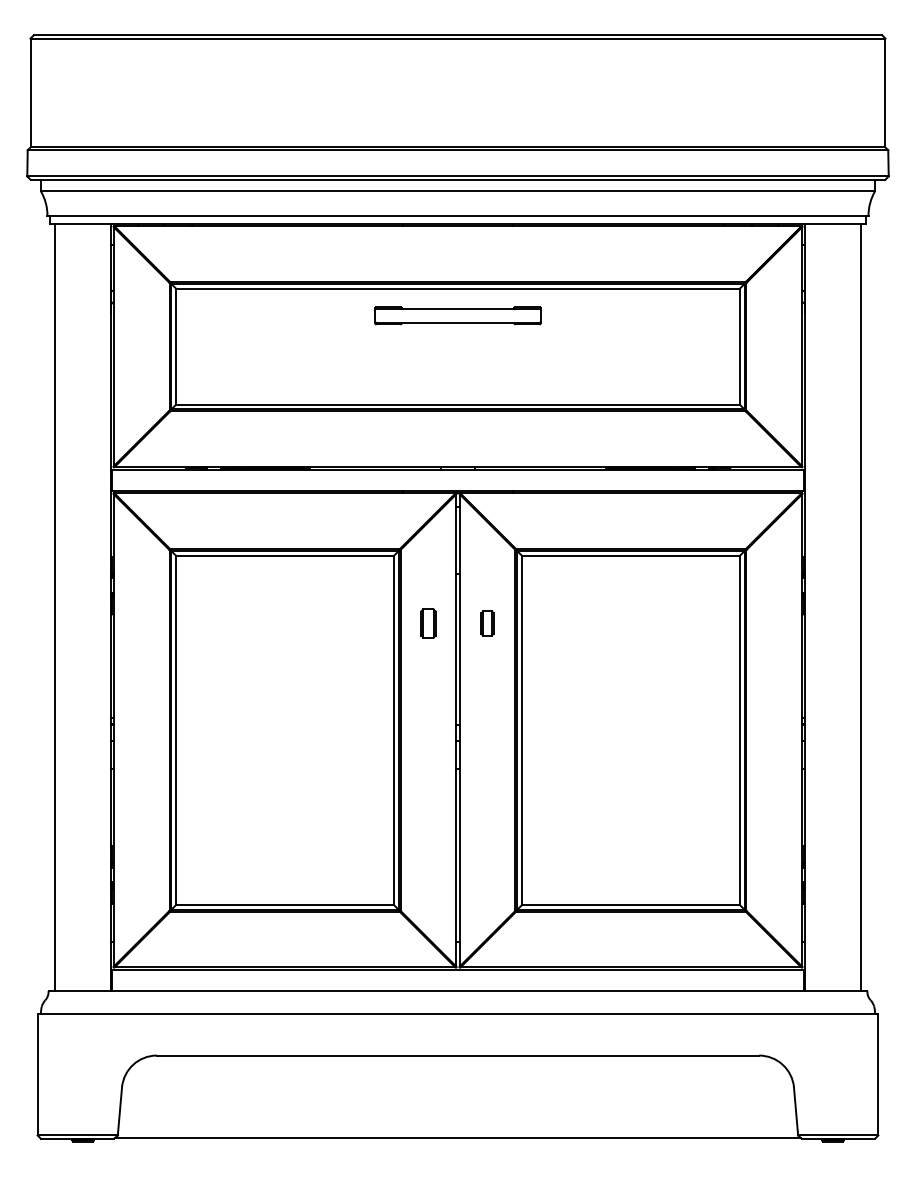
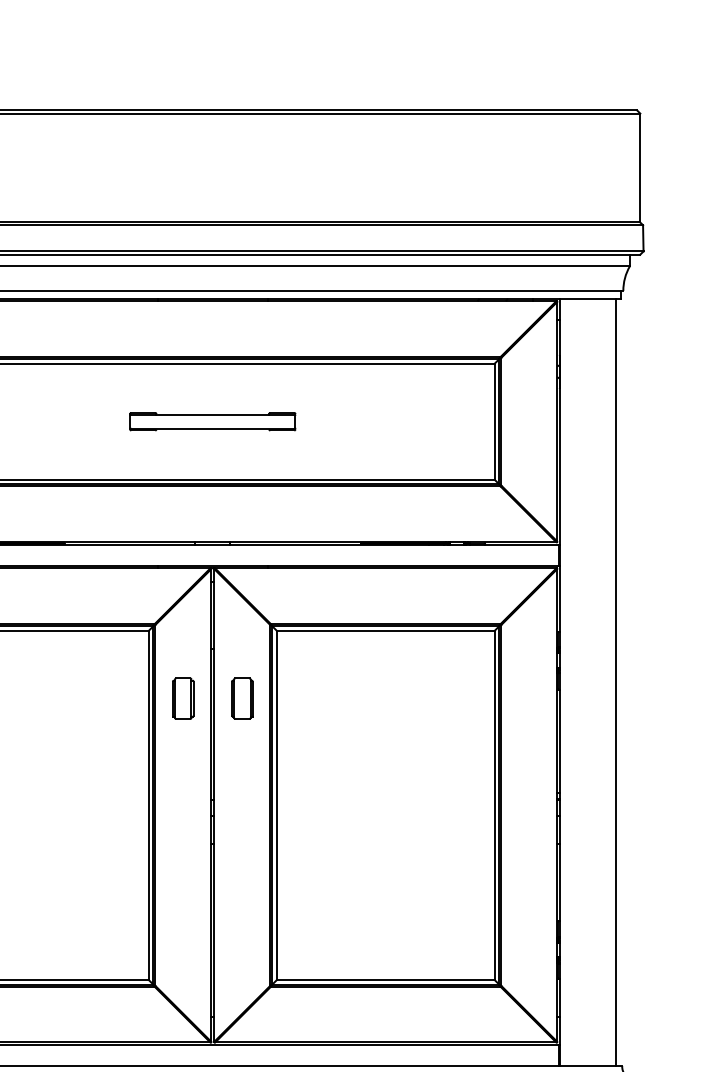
part: (457, 315) -> (212, 421), moved
part: (428, 623) -> (183, 698), size x1.43
part: (487, 623) -> (242, 698), size x1.67

